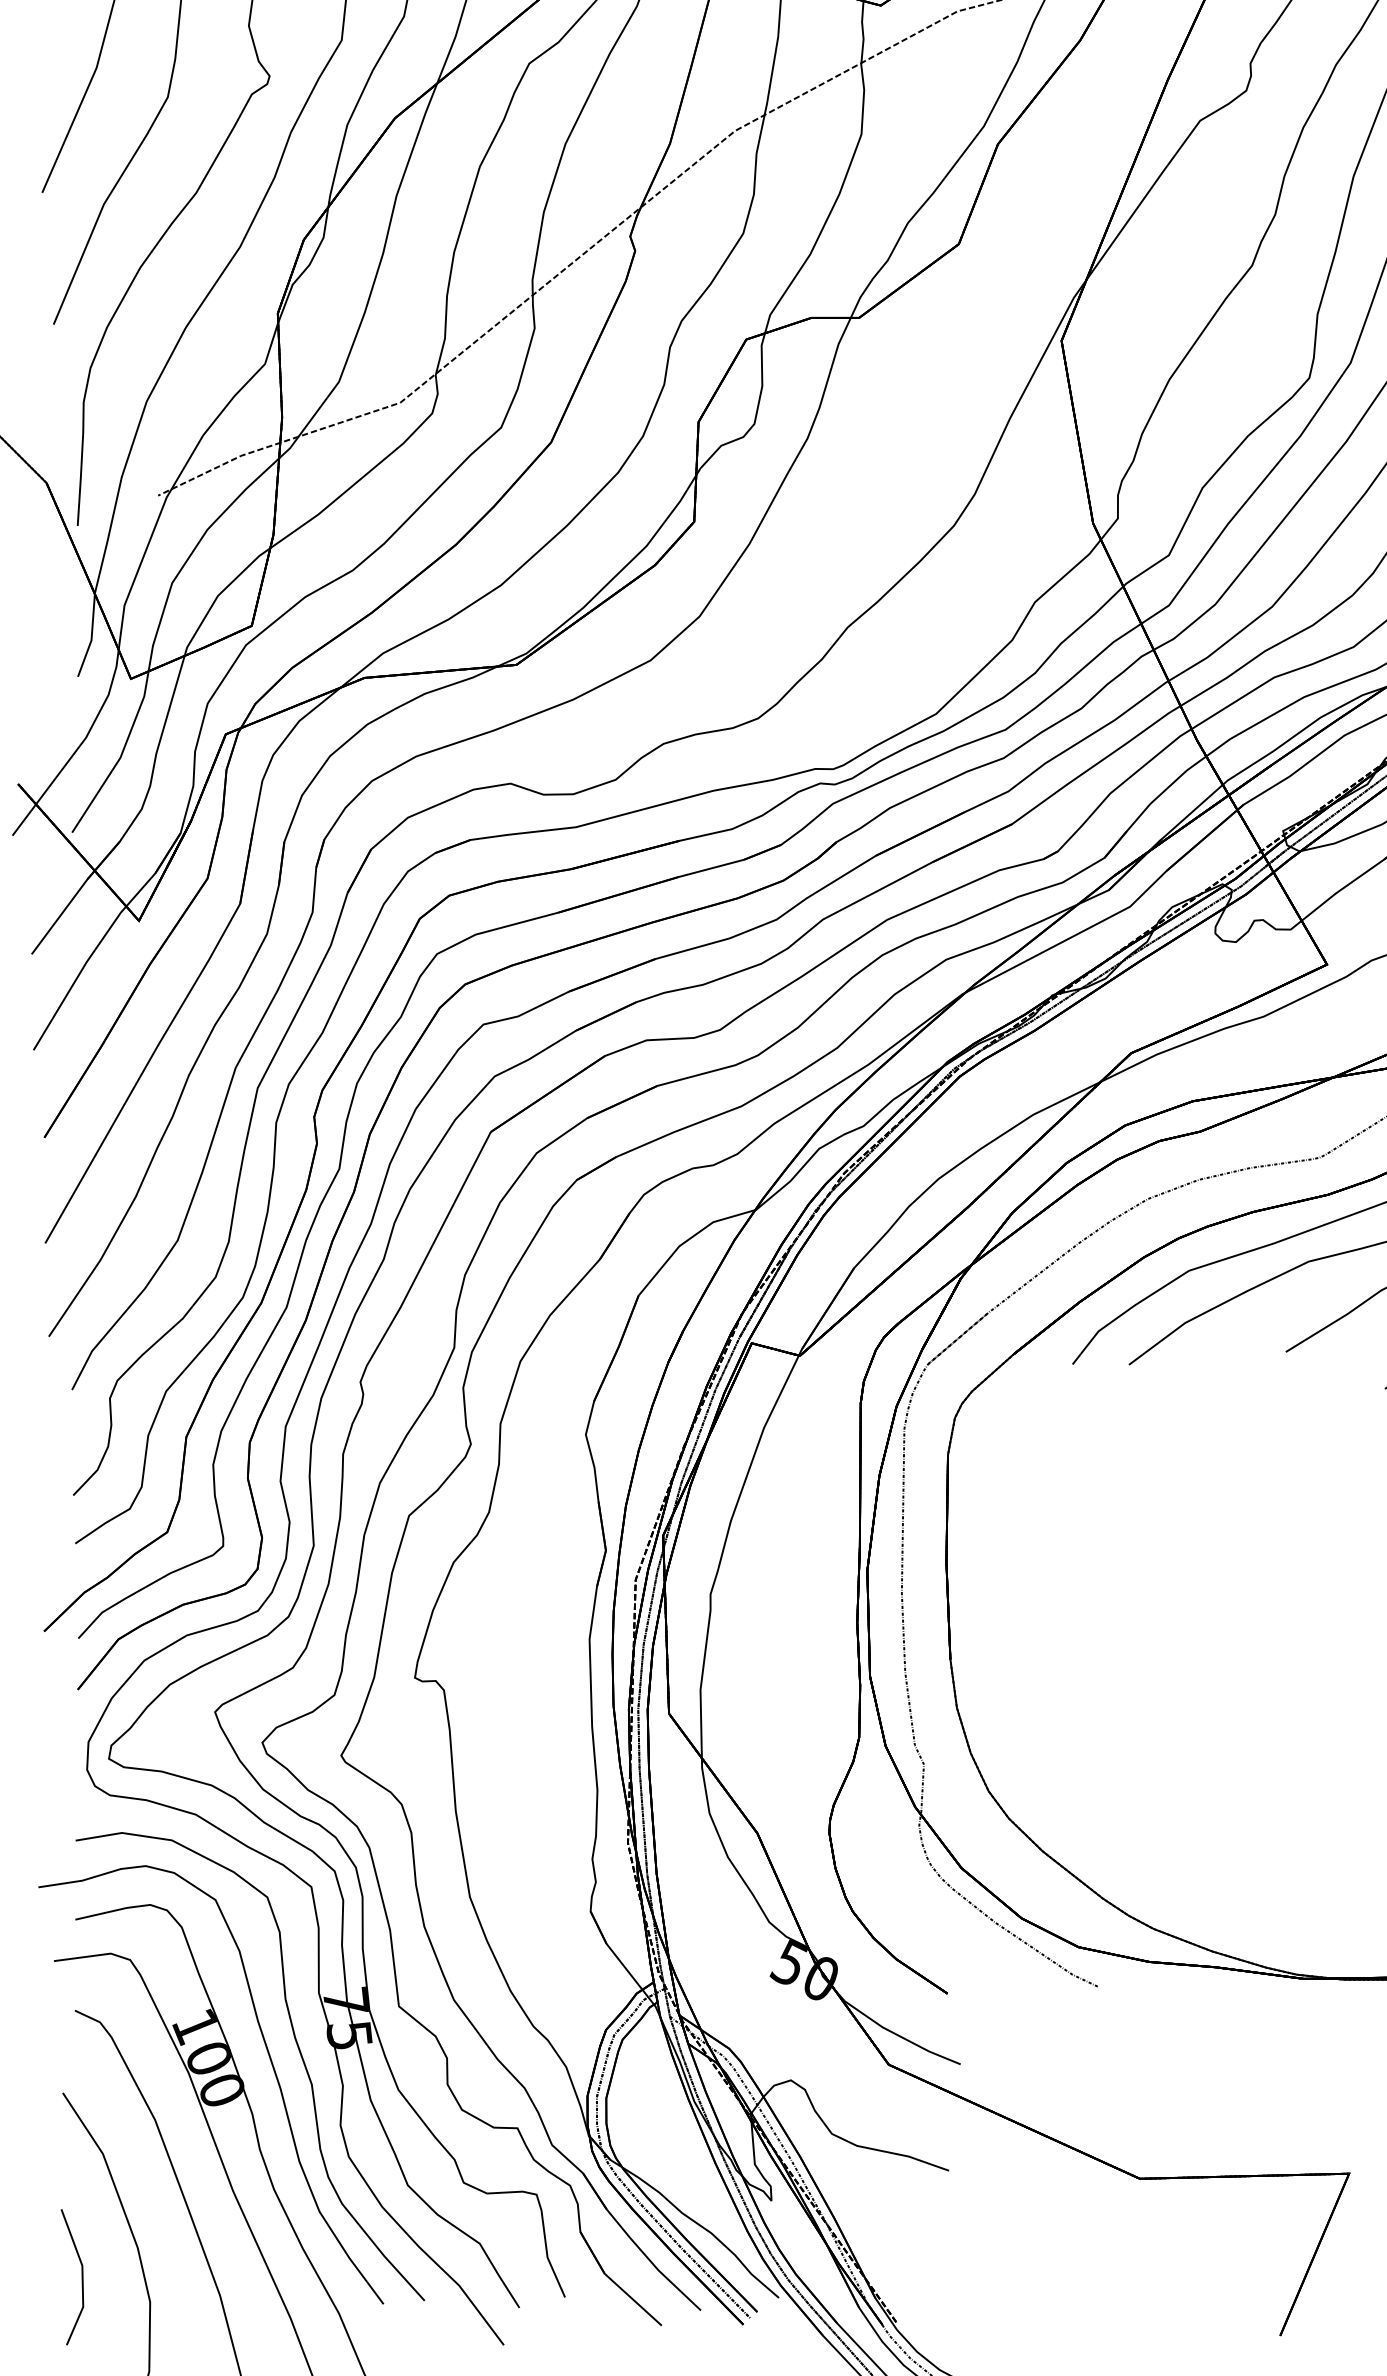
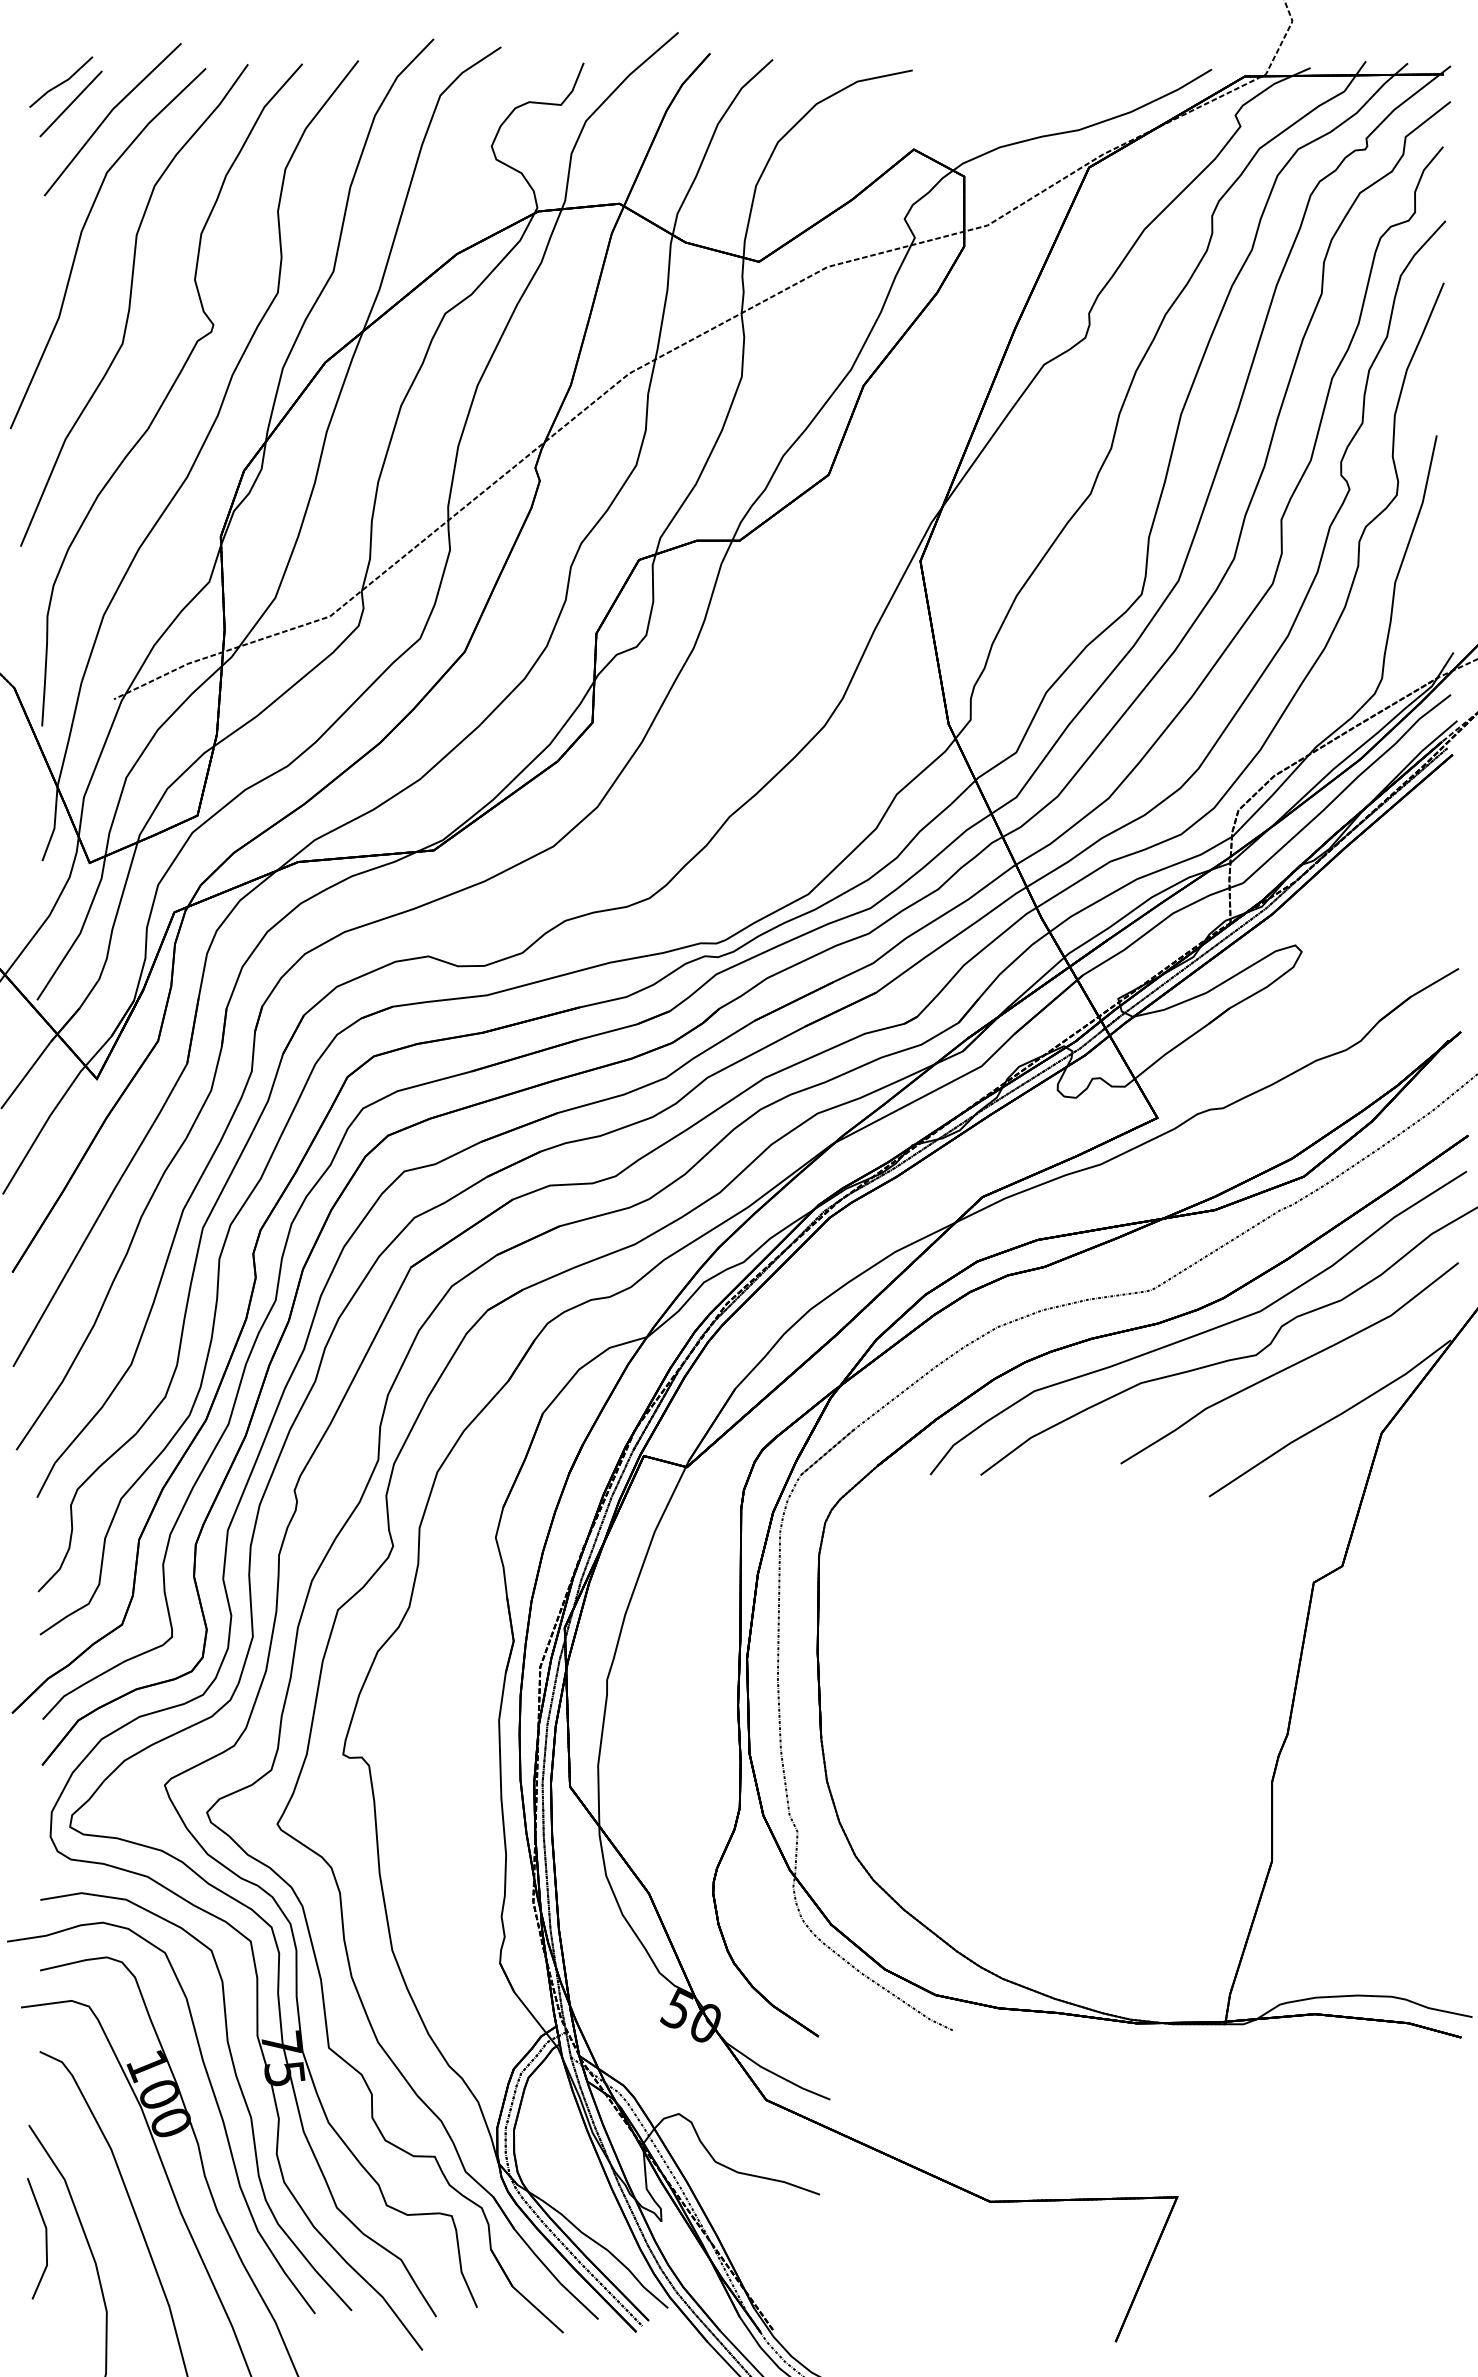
line: (81, 2276) -> (45, 2238), moved

